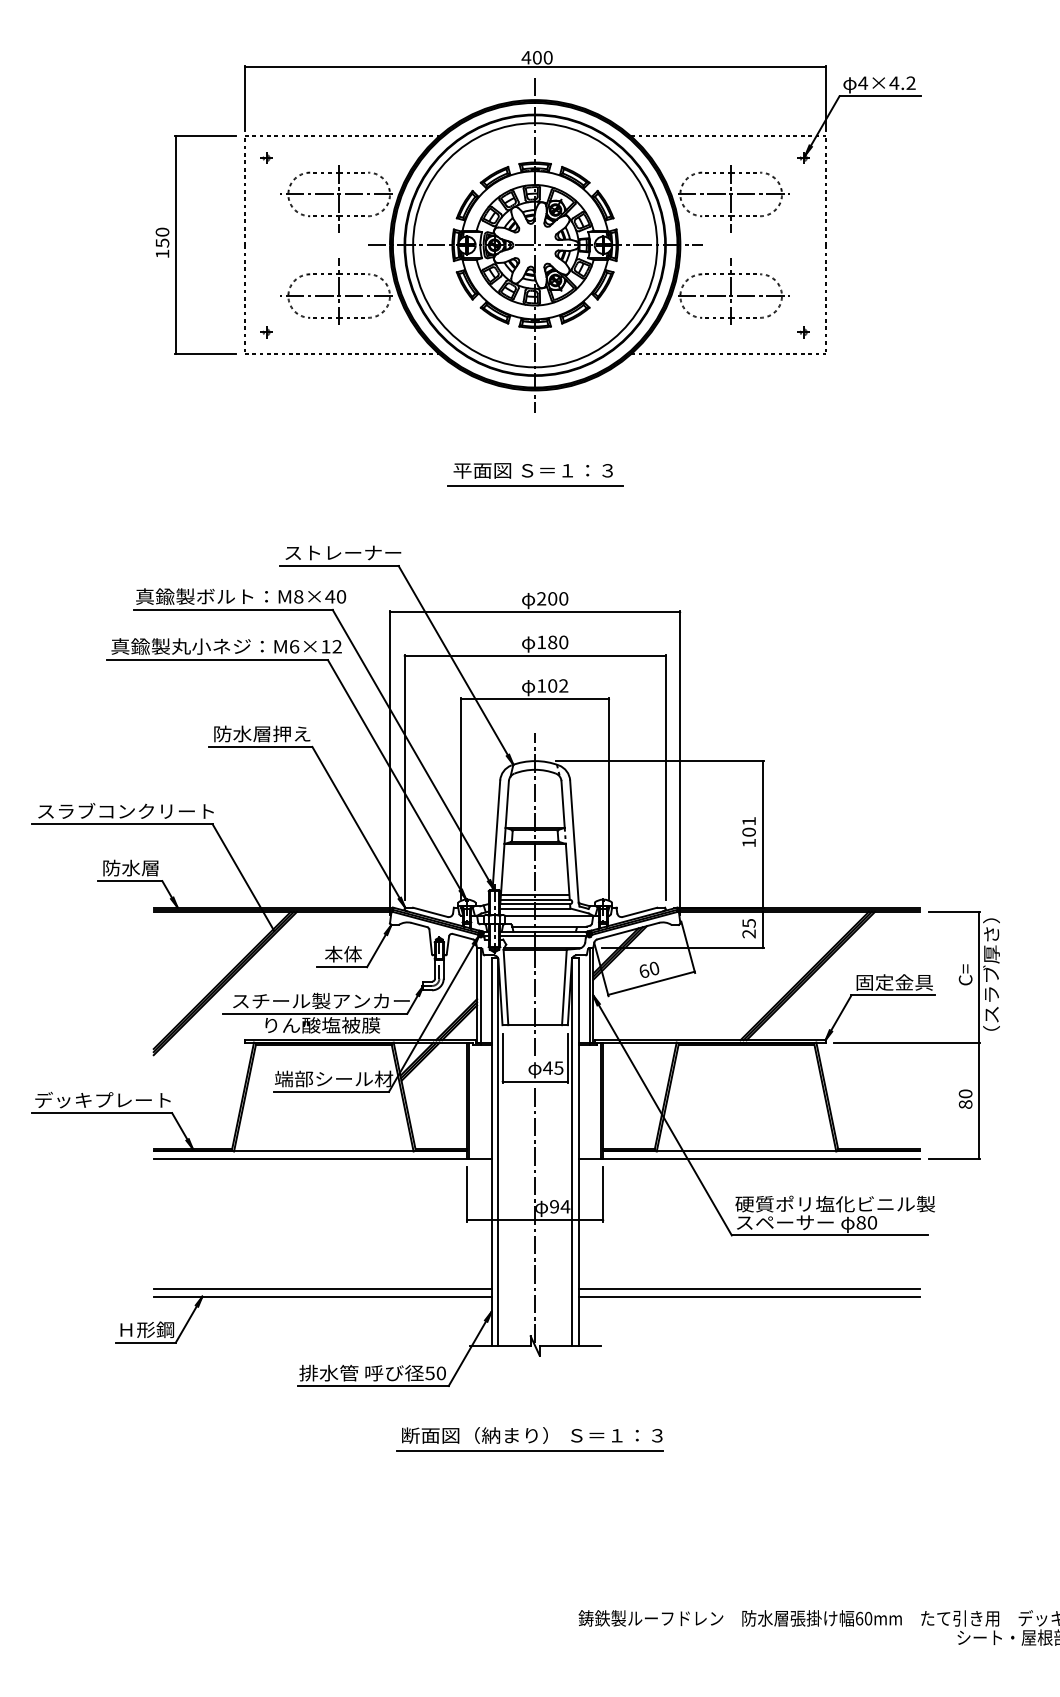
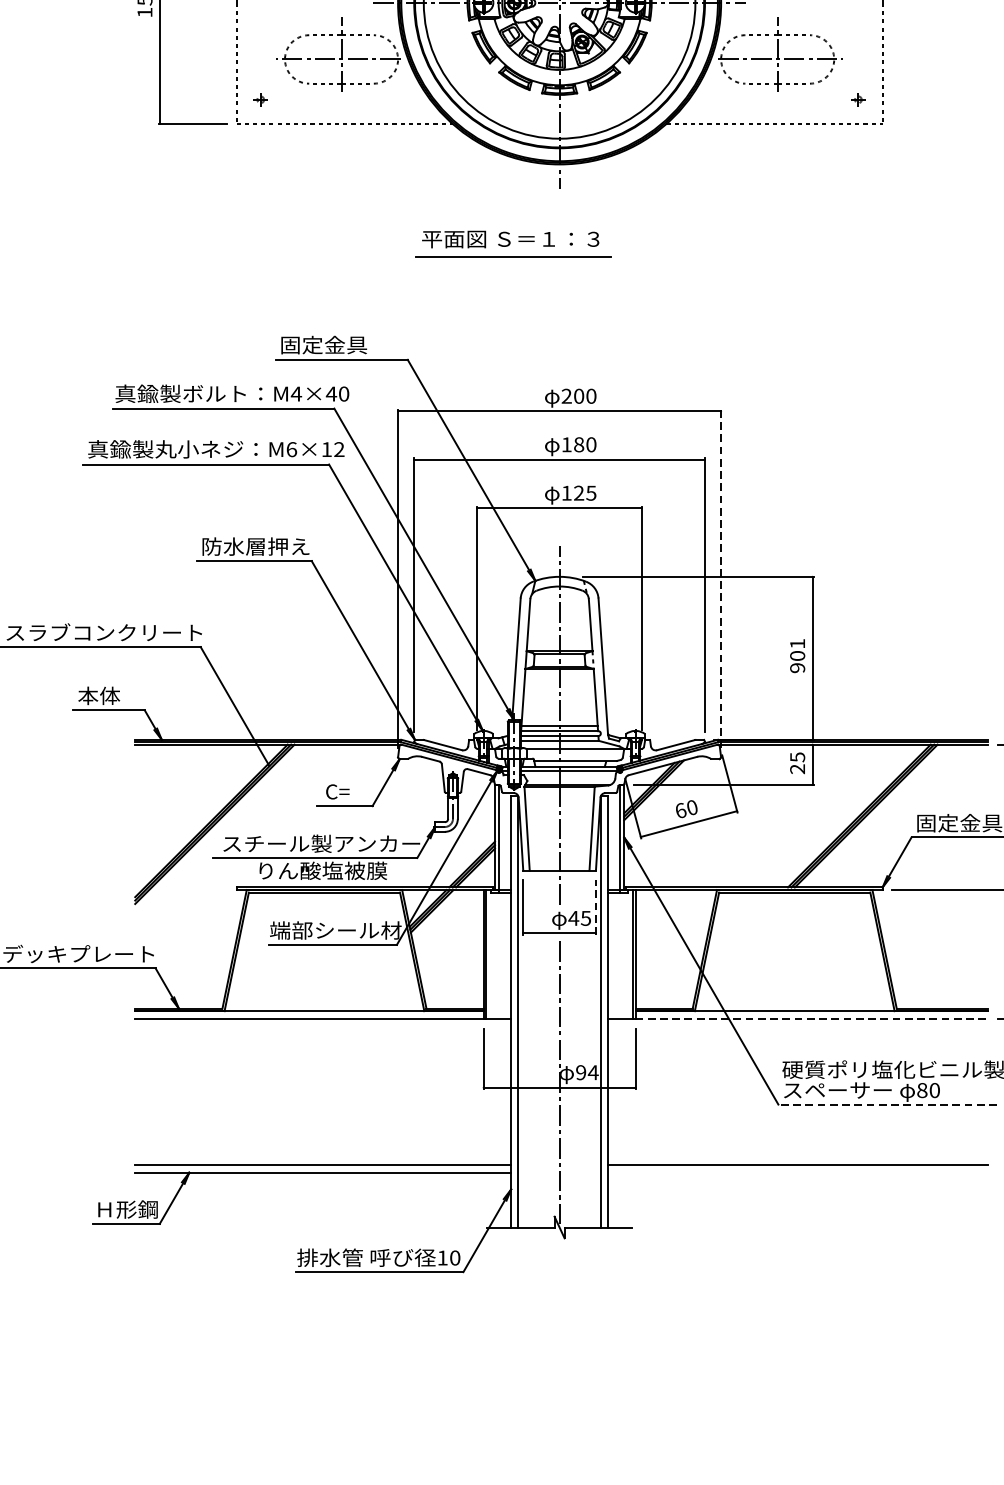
part: (535, 474) -> (513, 243), moved
text: (343, 552) -> (346, 344), ストレーナー -> 固定金具
text: (298, 596) -> (296, 393), M8×40 -> M4×40
text: (558, 685) -> (585, 492), 102 -> 125
line: (680, 762) -> (721, 578), solid -> dashed
text: (748, 842) -> (796, 667), 101 -> 901
text: (130, 867) -> (109, 695), 防水層 -> 本体
text: (343, 954) -> (346, 791), 本体 -> C=
line: (567, 1058) -> (595, 907), solid -> dashed
line: (761, 1158) -> (811, 1018), solid -> dashed
line: (829, 1235) -> (887, 1104), solid -> dashed
line: (749, 1296) -> (798, 1172), removed
text: (429, 1373) -> (442, 1258), 50 -> 10
part: (529, 1439) -> (553, 1331), removed

